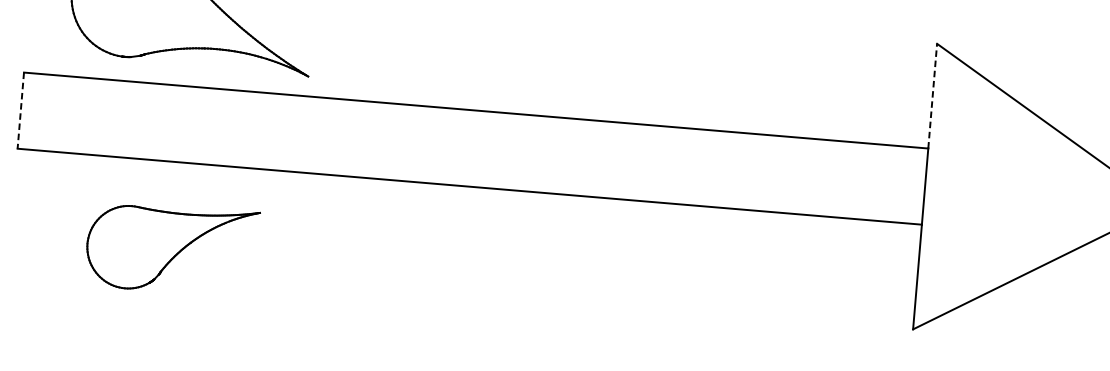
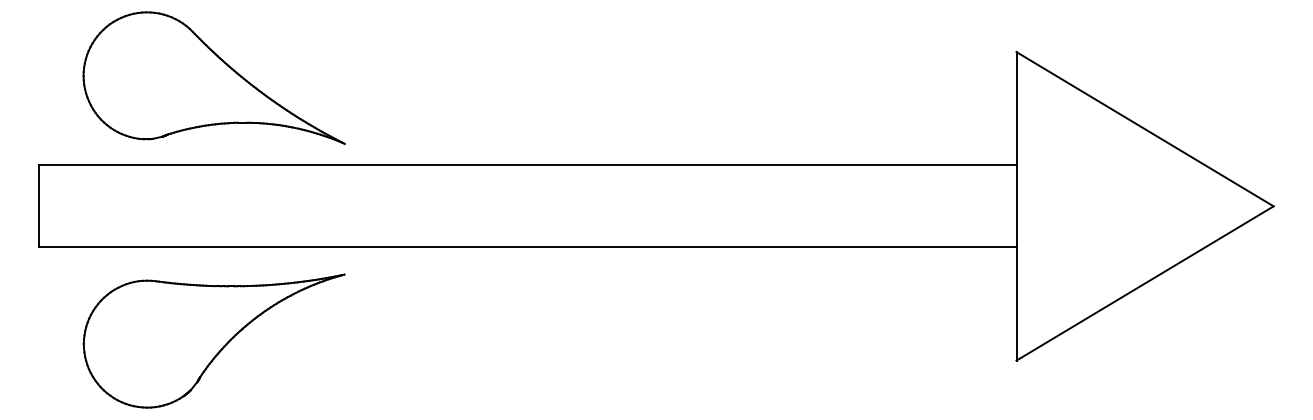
line: (932, 96) -> (1016, 108), dashed -> solid
line: (20, 110) -> (39, 206), dashed -> solid
part: (171, 248) -> (213, 340), size x1.43

